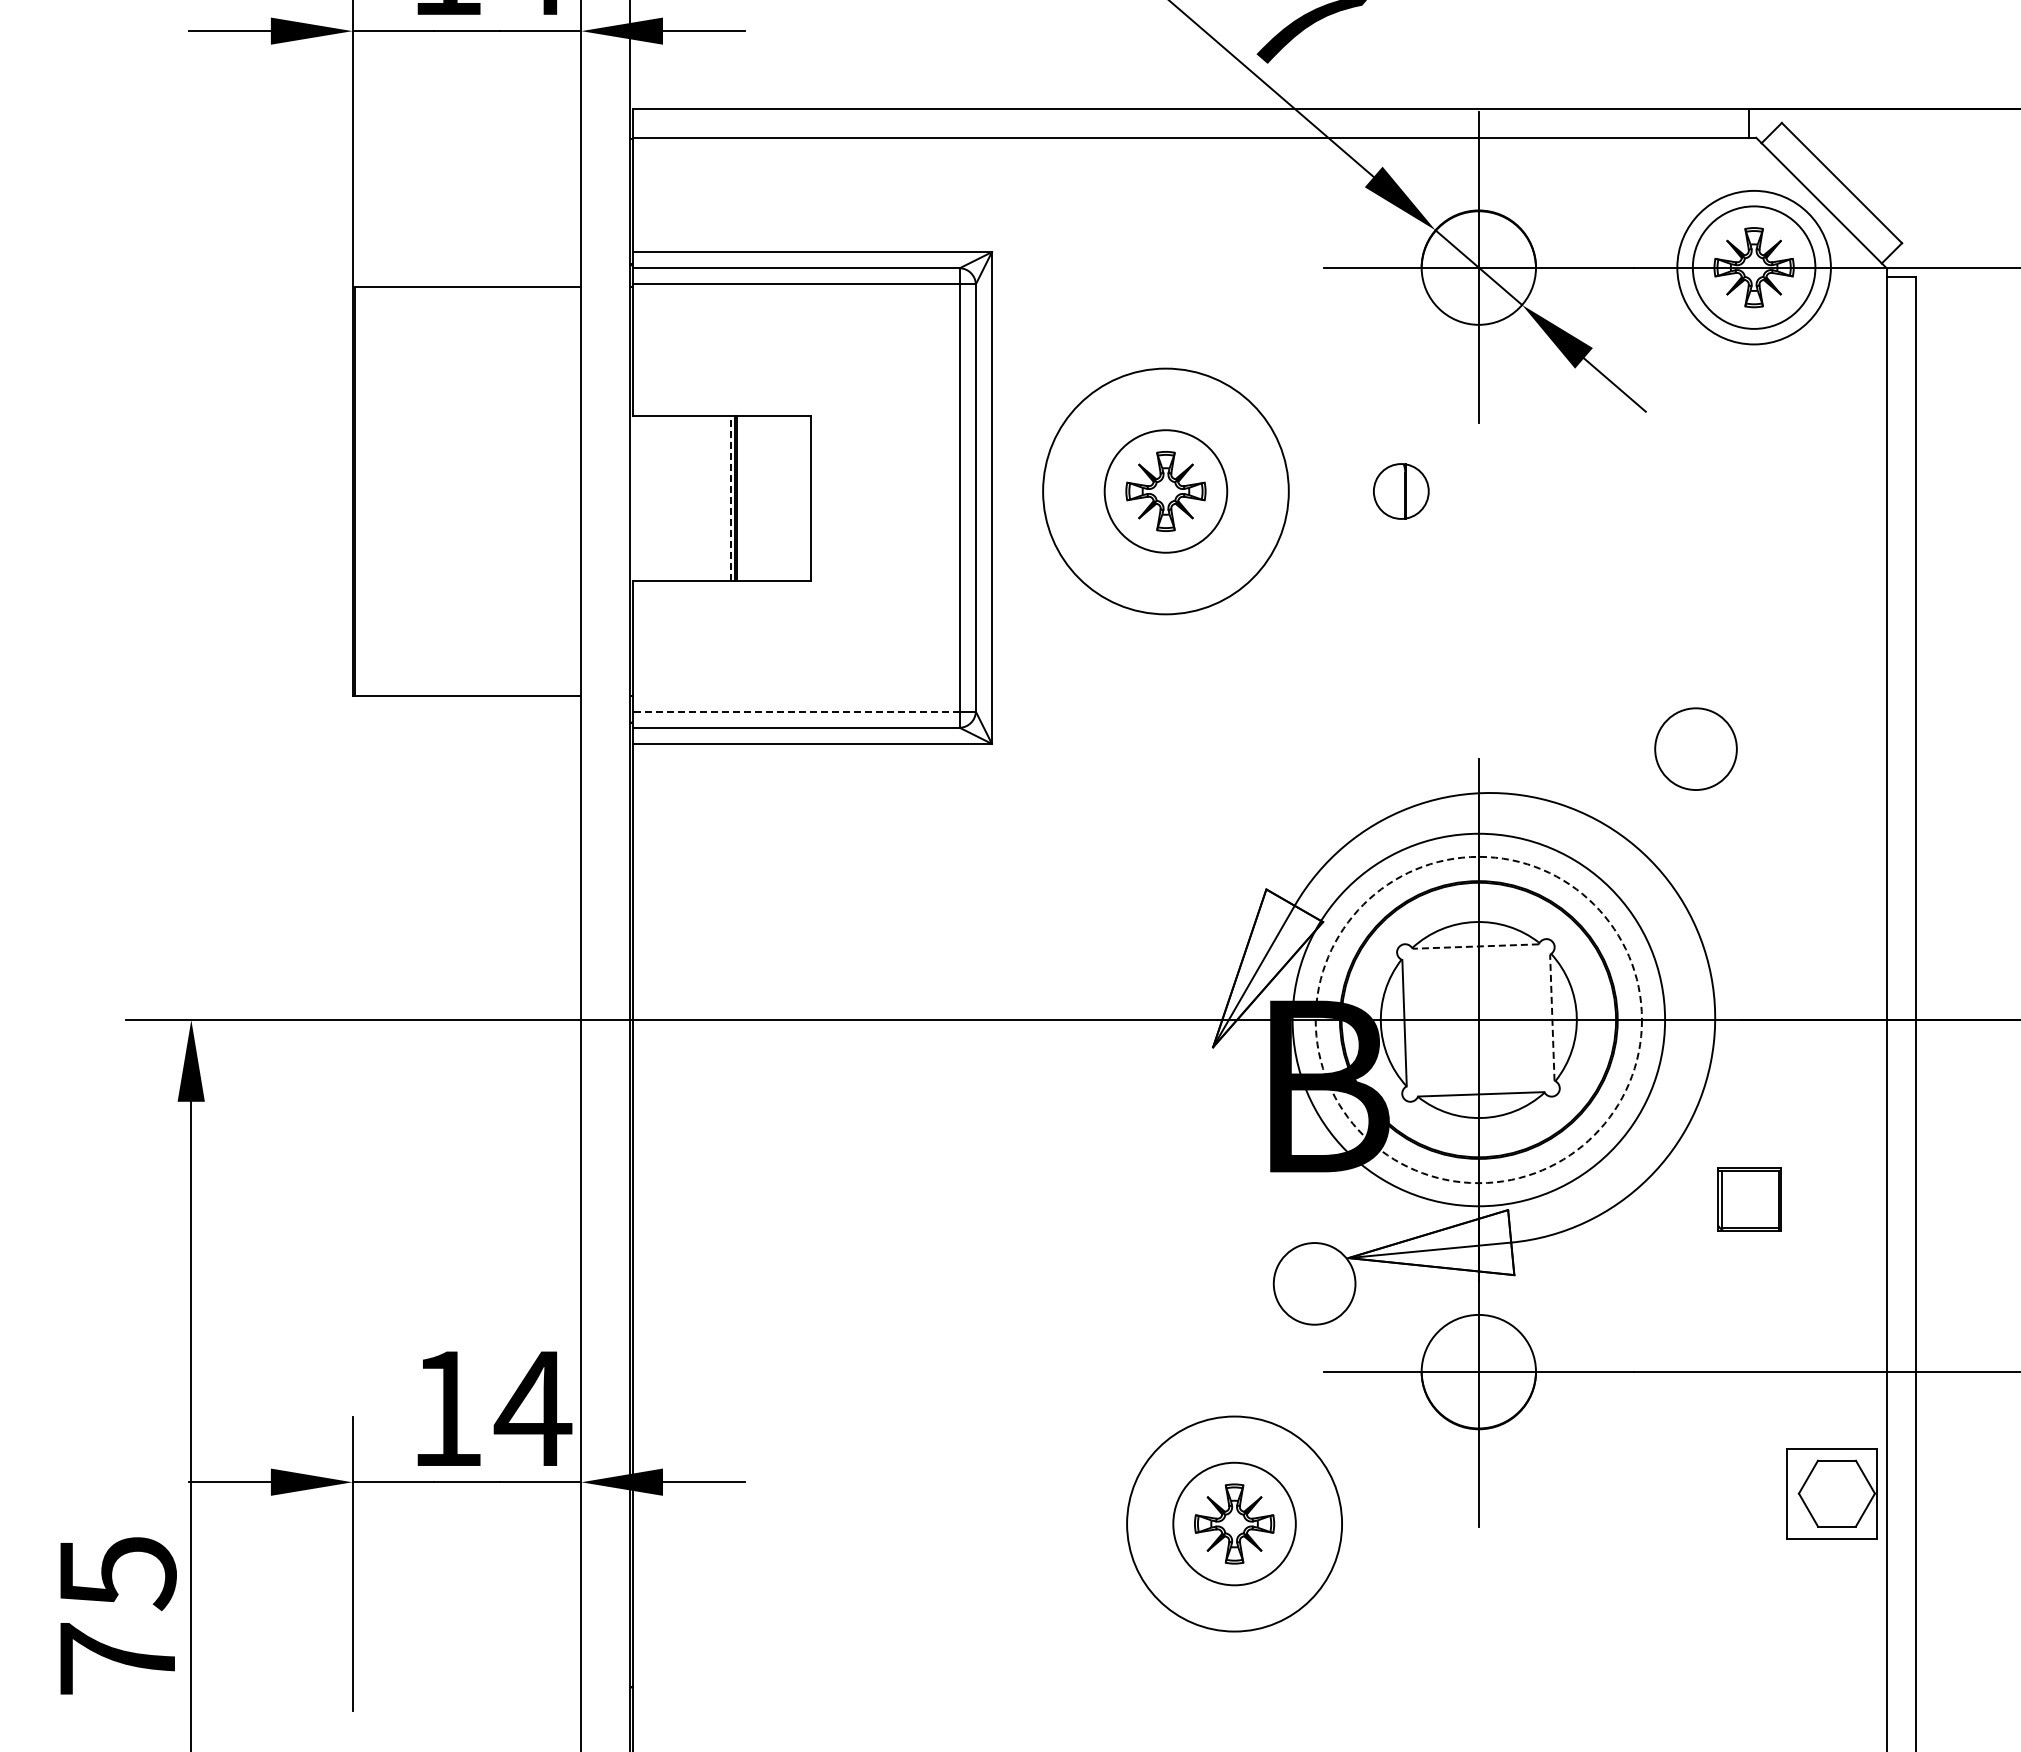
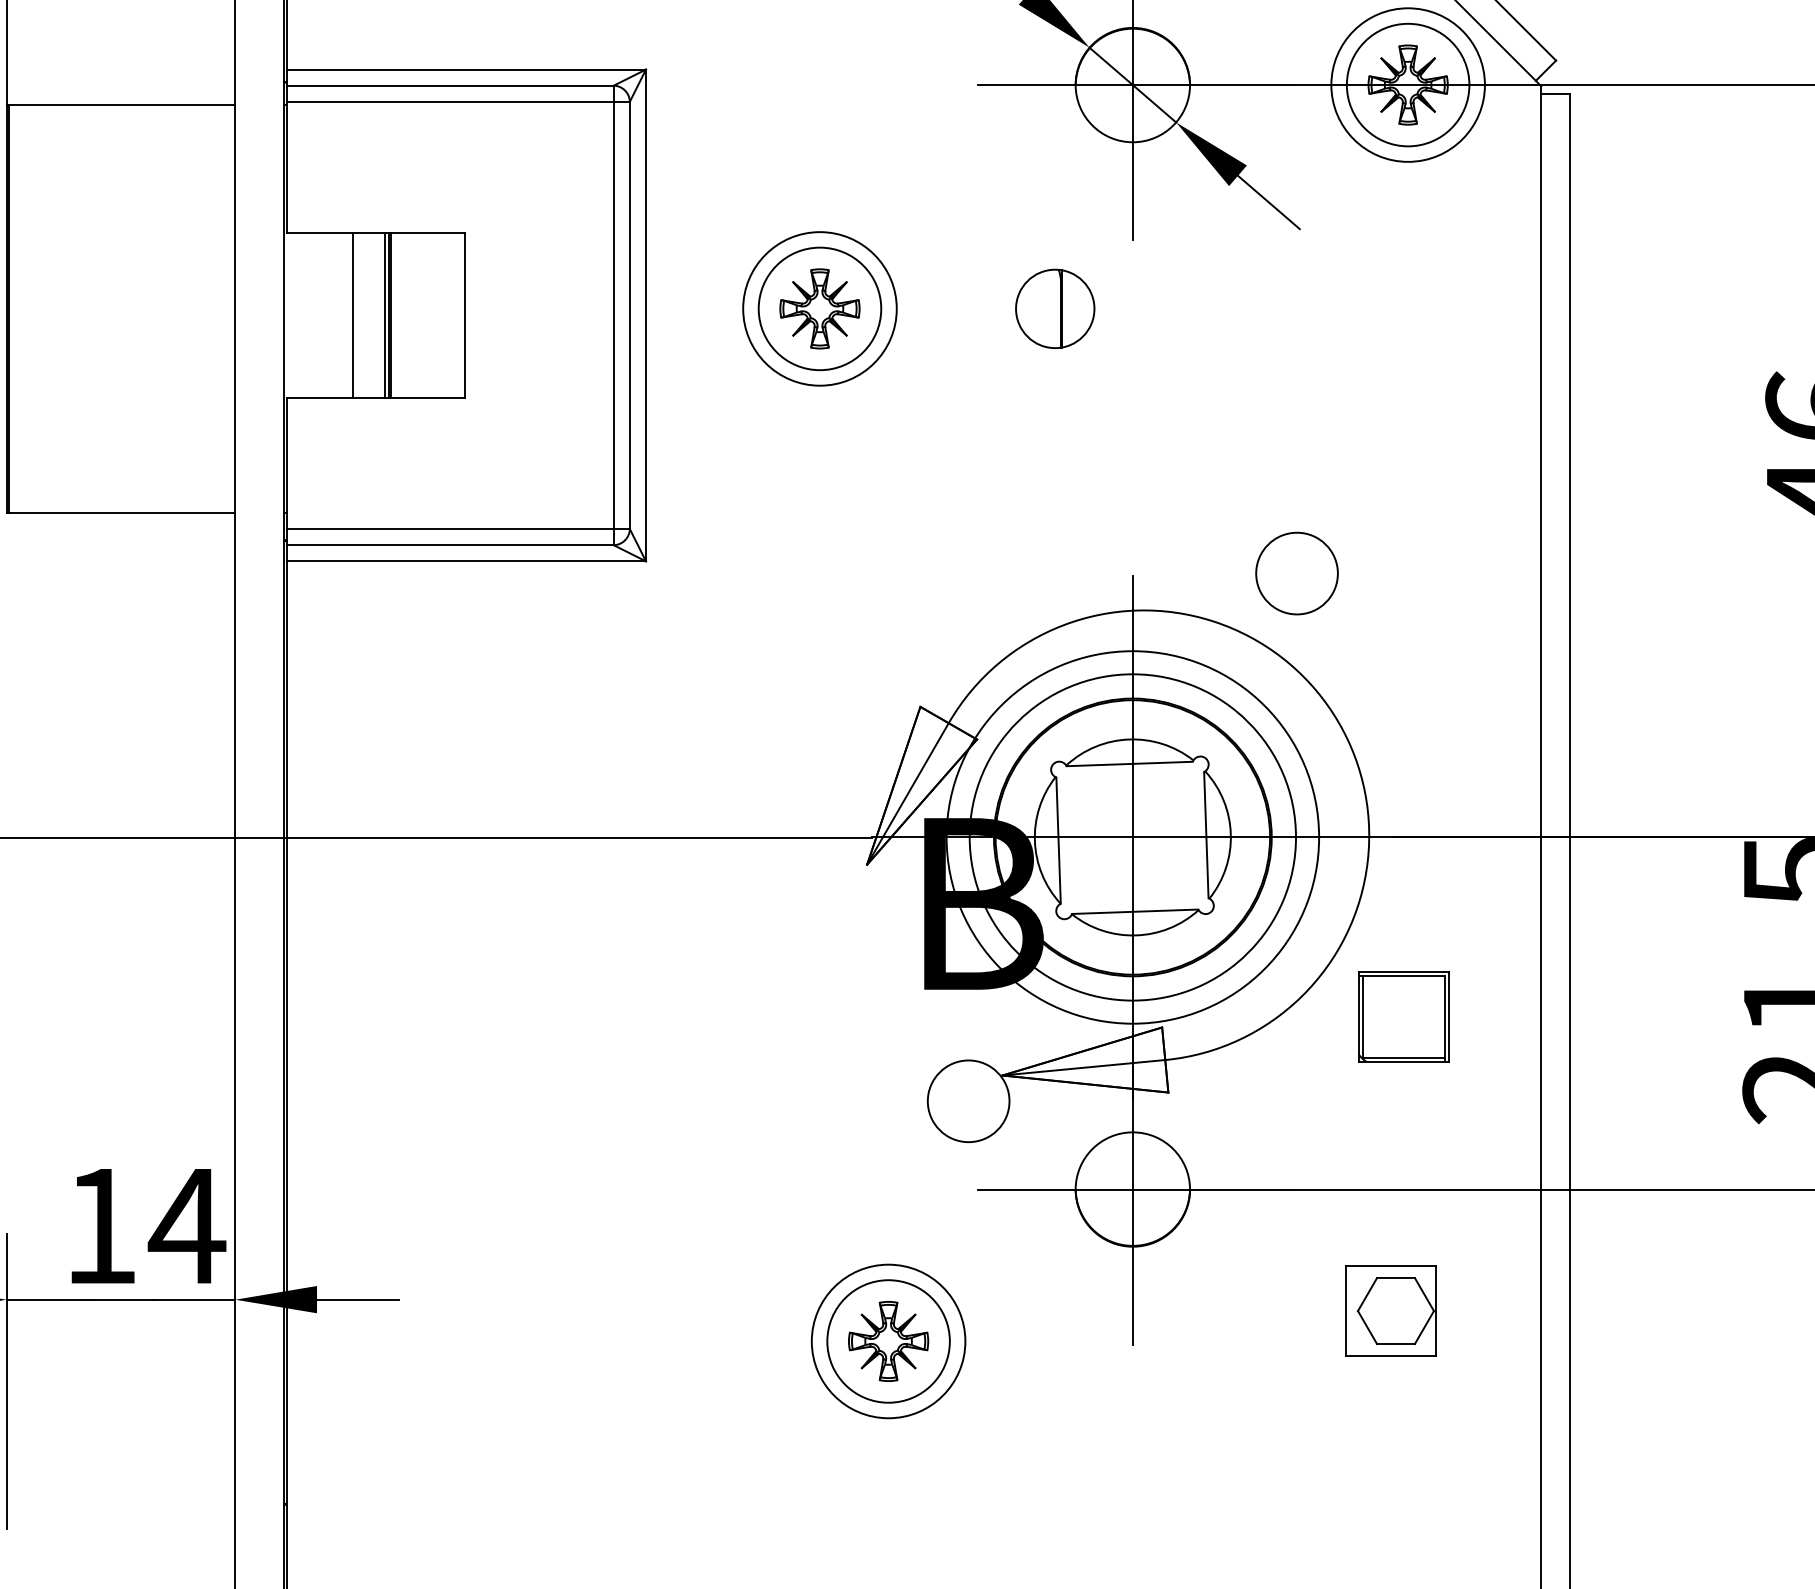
circle: (1165, 491) -> (819, 308), size x0.62
part: (1401, 491) -> (1055, 308), size x1.43
line: (698, 497) -> (352, 314), added
line: (730, 498) -> (384, 315), dashed -> solid
line: (796, 711) -> (450, 528), dashed -> solid
circle: (1695, 748) -> (1296, 572), moved
line: (1475, 946) -> (1129, 763), dashed -> solid
line: (1552, 1017) -> (1206, 834), dashed -> solid
circle: (1478, 1019) -> (1132, 836), dashed -> solid
part: (1749, 1199) -> (1403, 1016), size x1.43
part: (1831, 1493) -> (1390, 1310), moved
circle: (1234, 1523) -> (888, 1340), size x0.71

